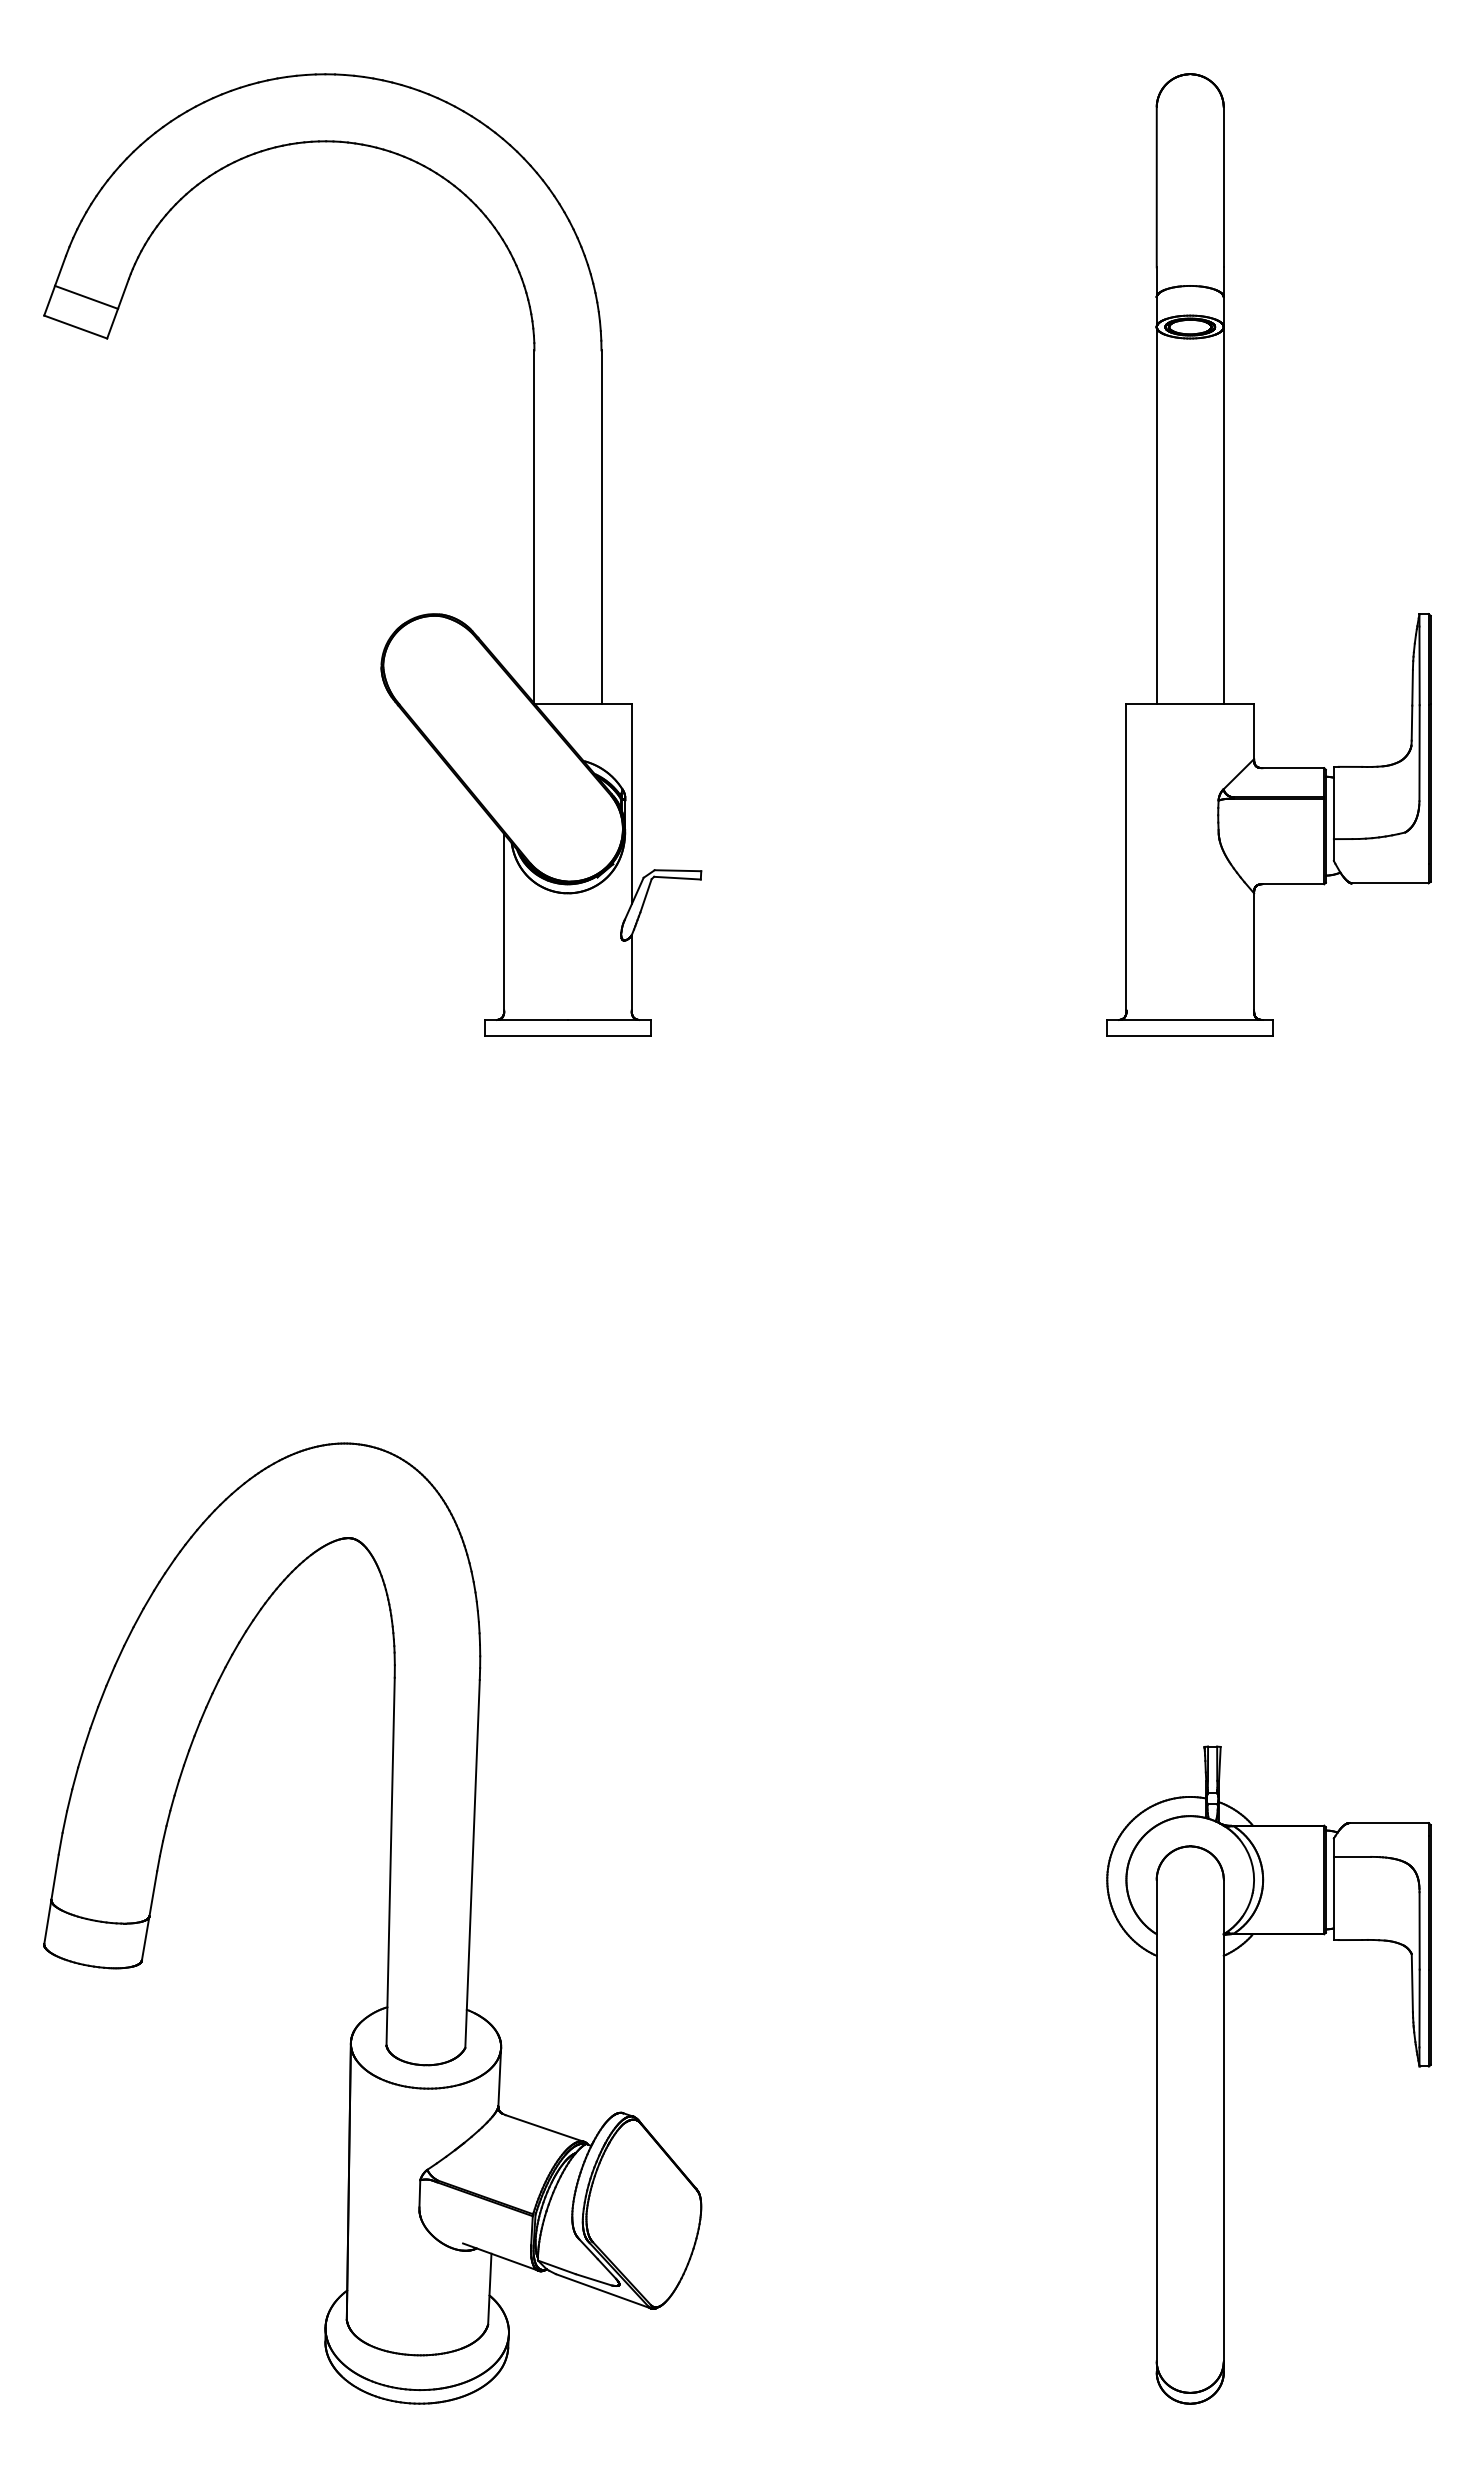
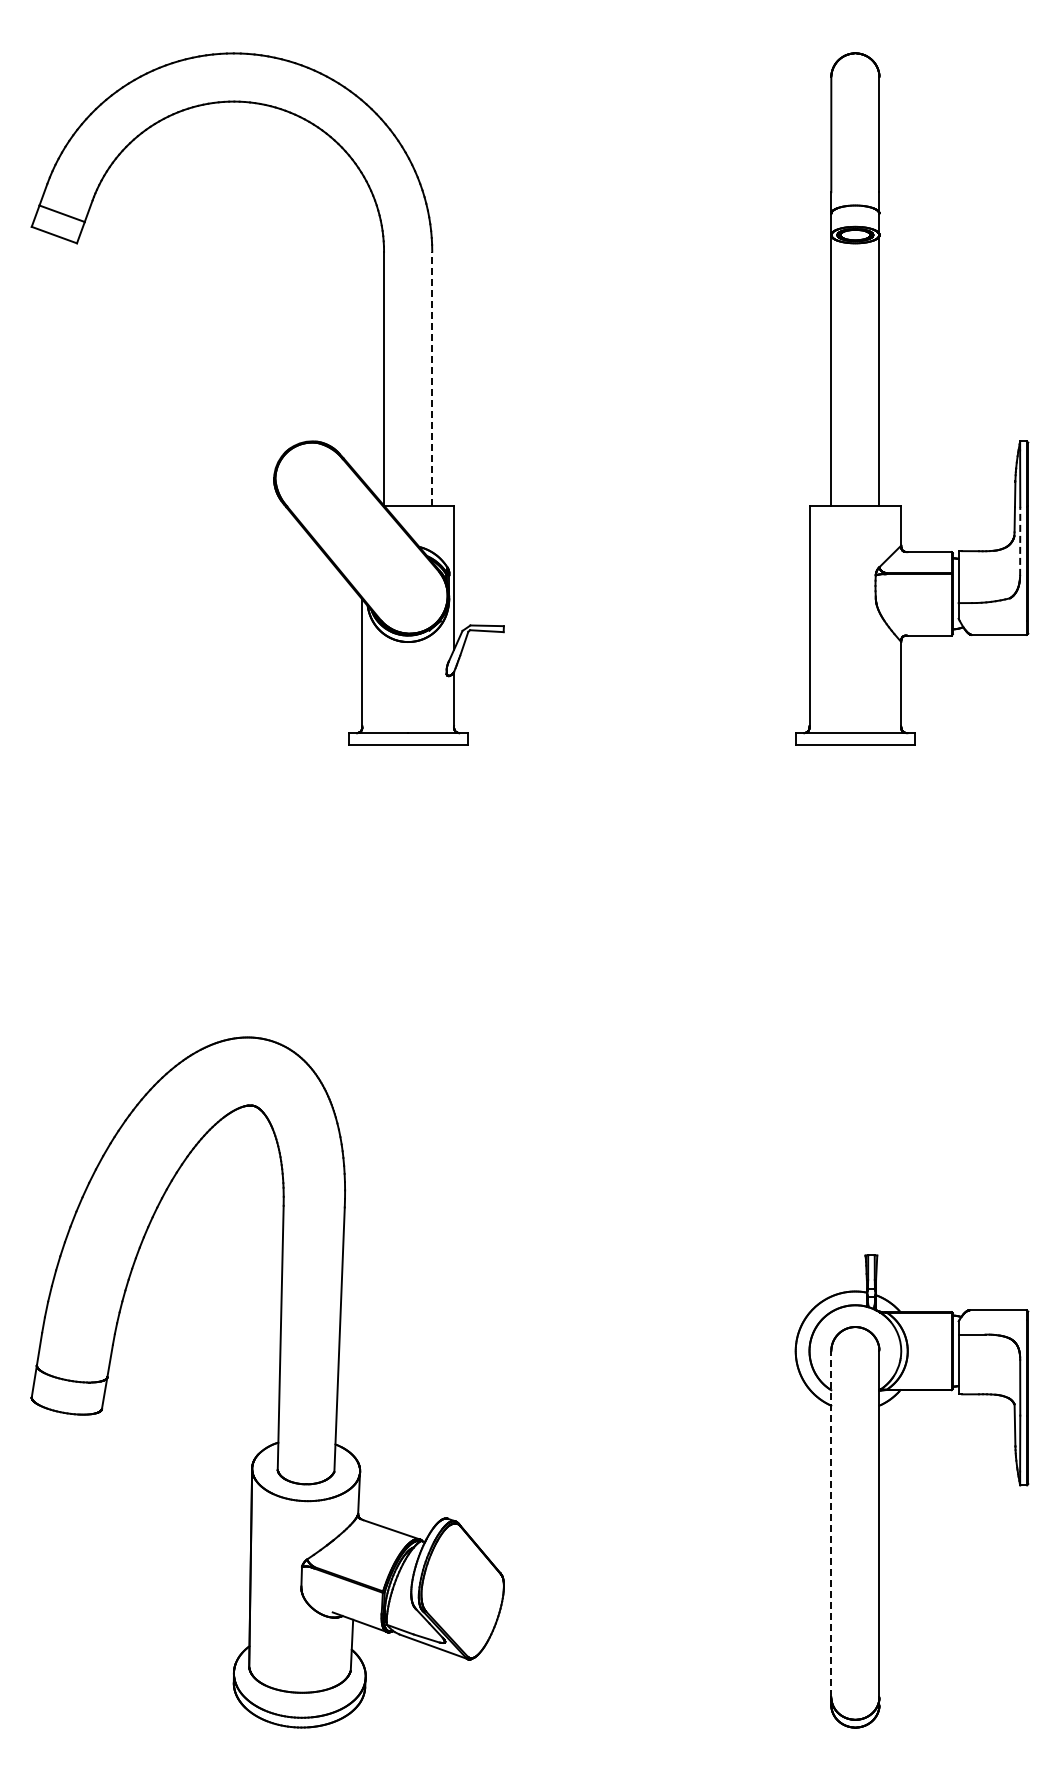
line: (601, 526) -> (432, 378), solid -> dashed
line: (1419, 753) -> (1020, 541), solid -> dashed
line: (1157, 2119) -> (831, 1523), solid -> dashed

